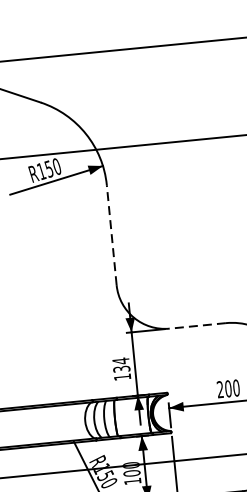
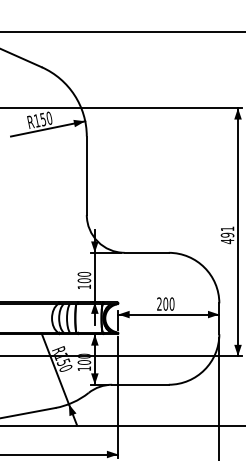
line: (111, 234) -> (86, 175), dashed -> solid
line: (197, 325) -> (146, 252), dashed -> solid
text: (121, 365) -> (84, 277), 134 -> 100

